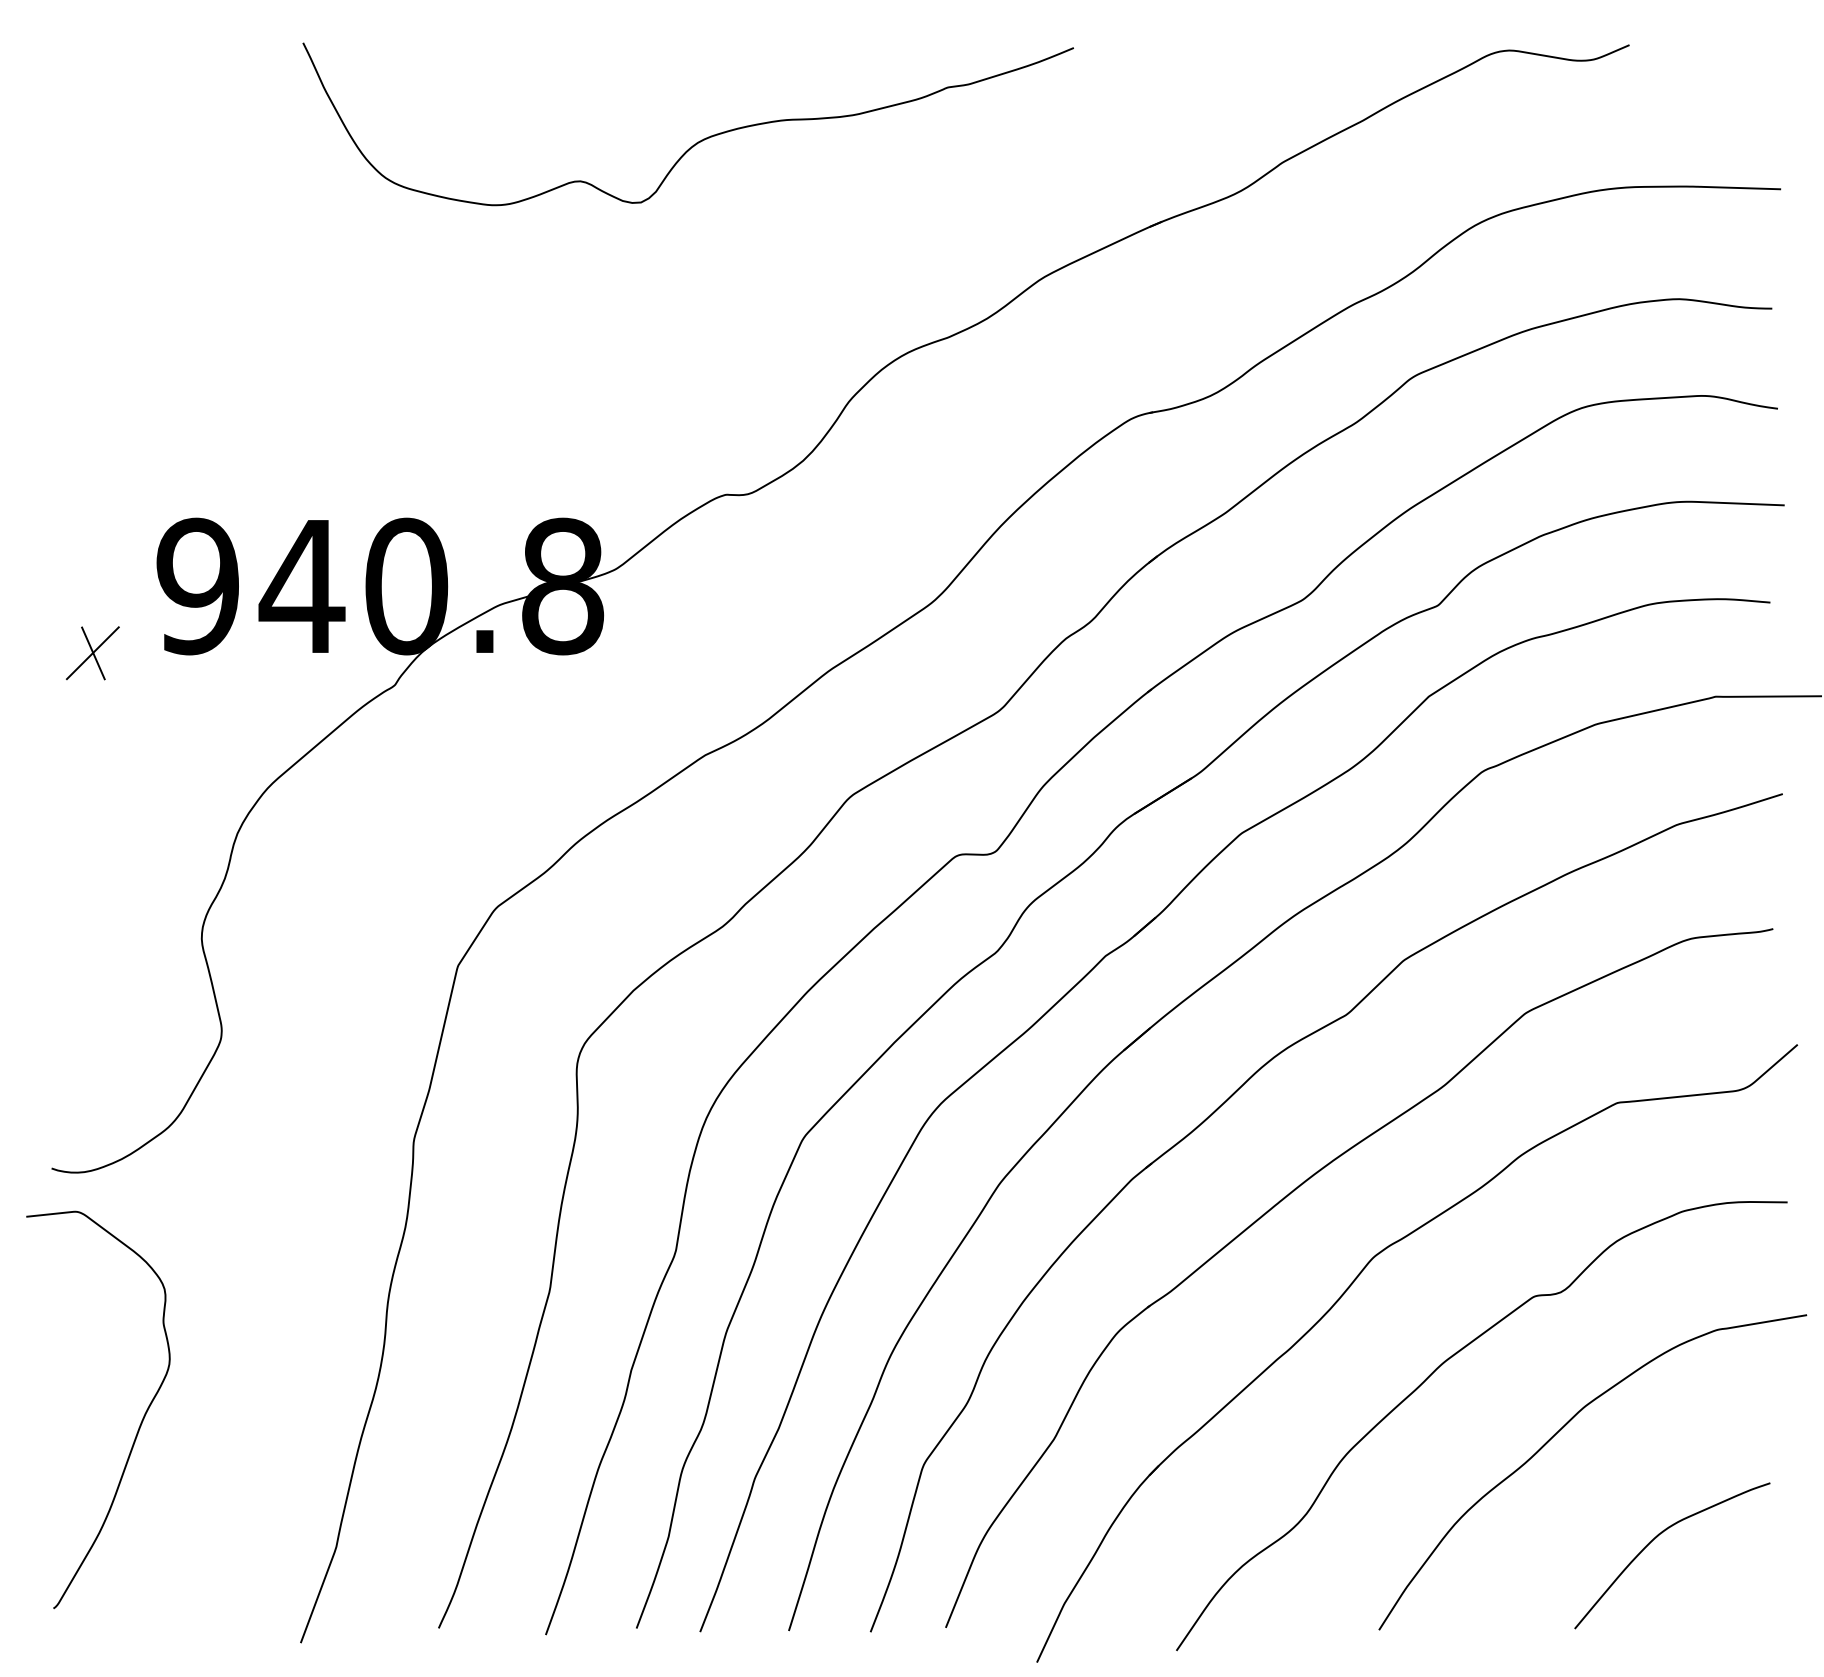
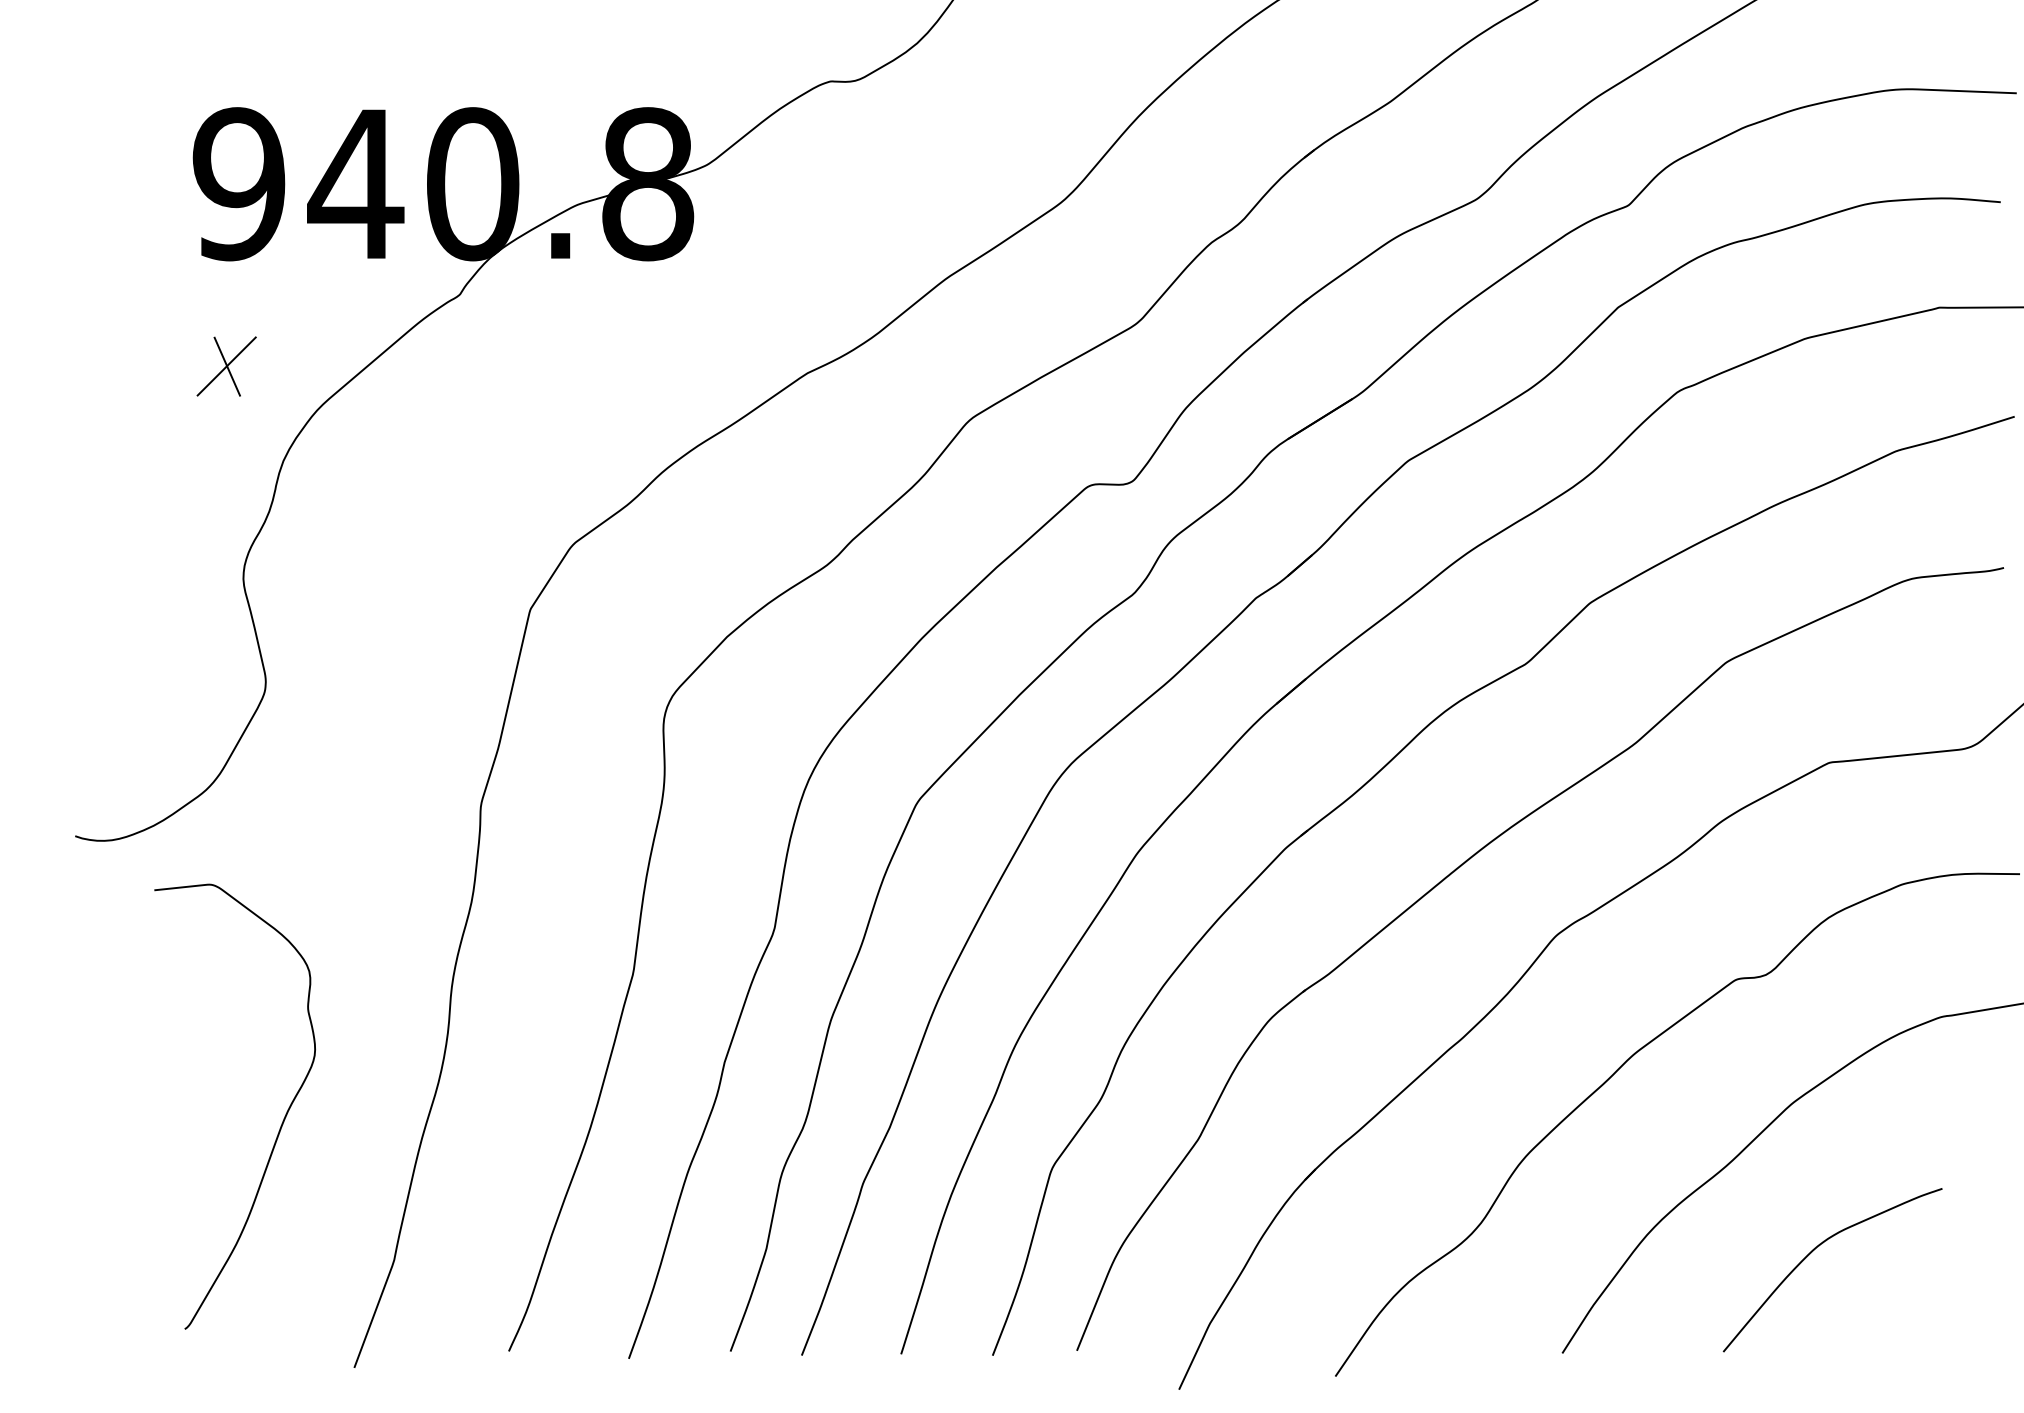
part: (92, 653) -> (226, 366), moved
curve: (138, 1427) -> (280, 1126), moved
curve: (1656, 1538) -> (1814, 1250), moved

